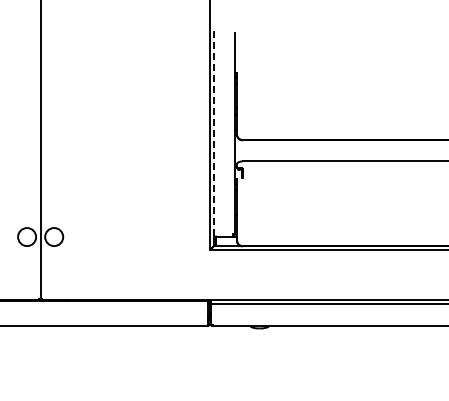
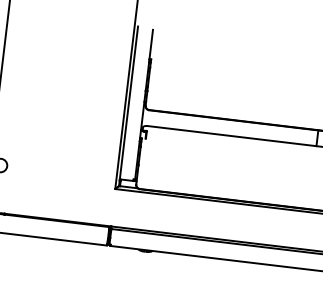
line: (214, 133) -> (128, 102), dashed -> solid

